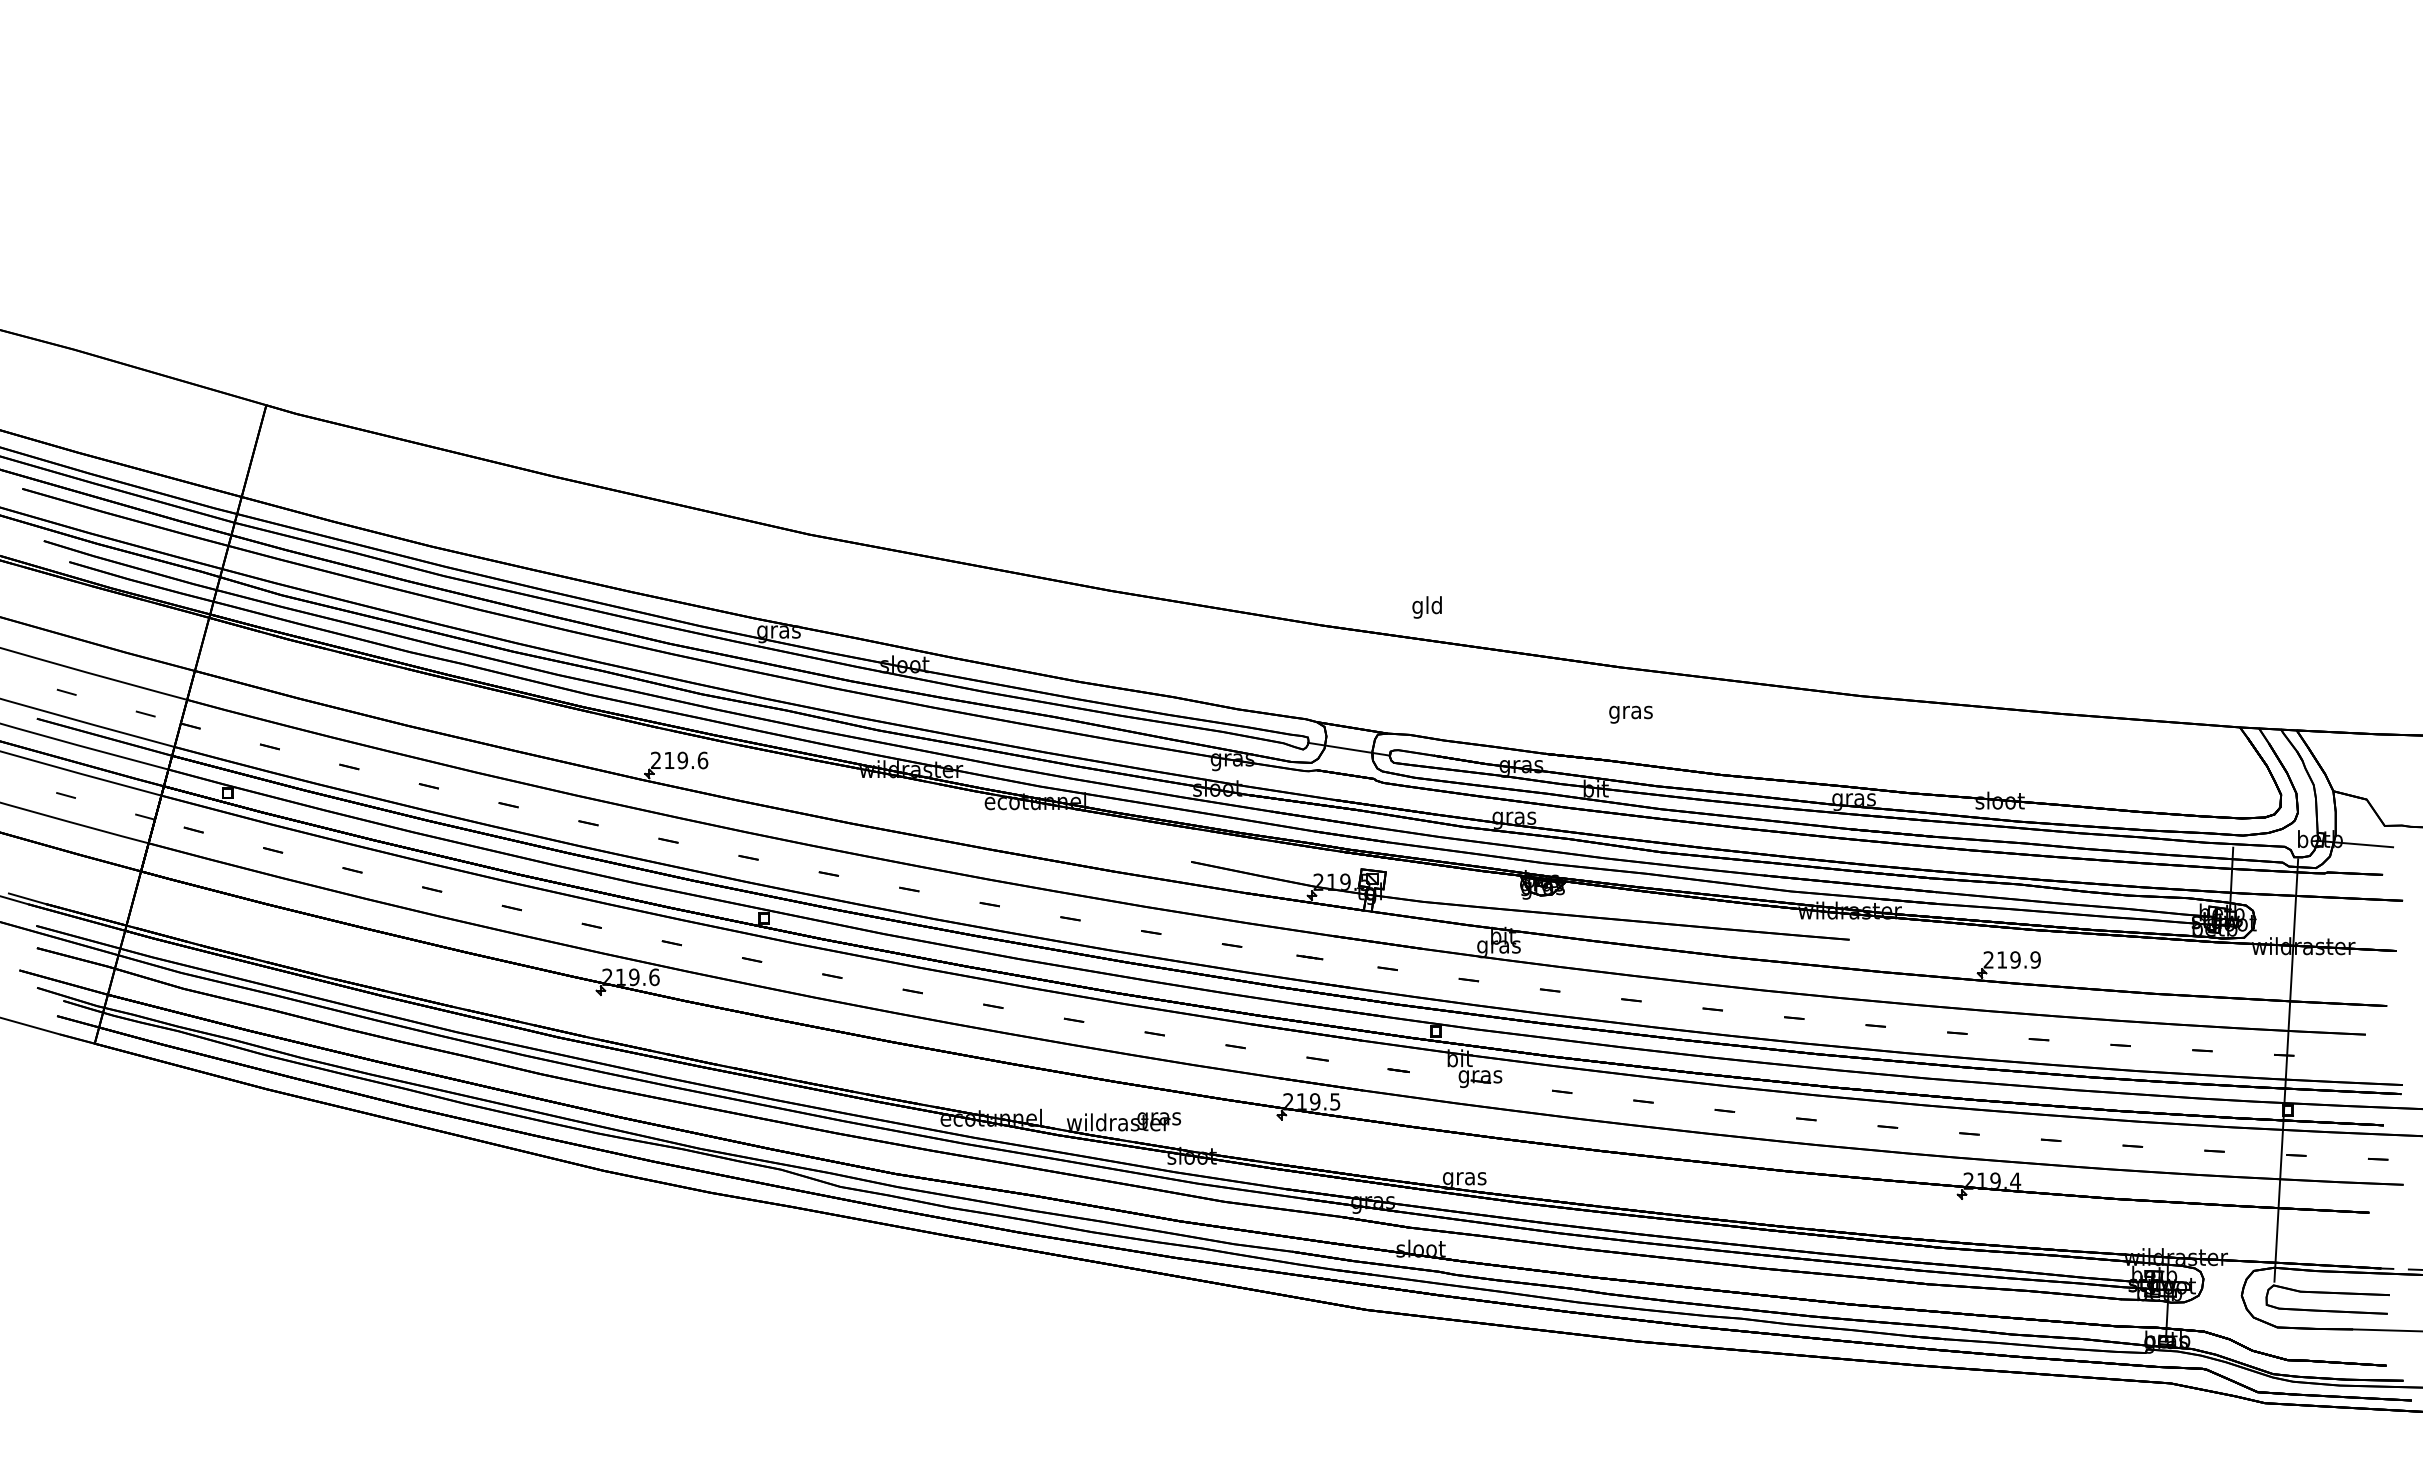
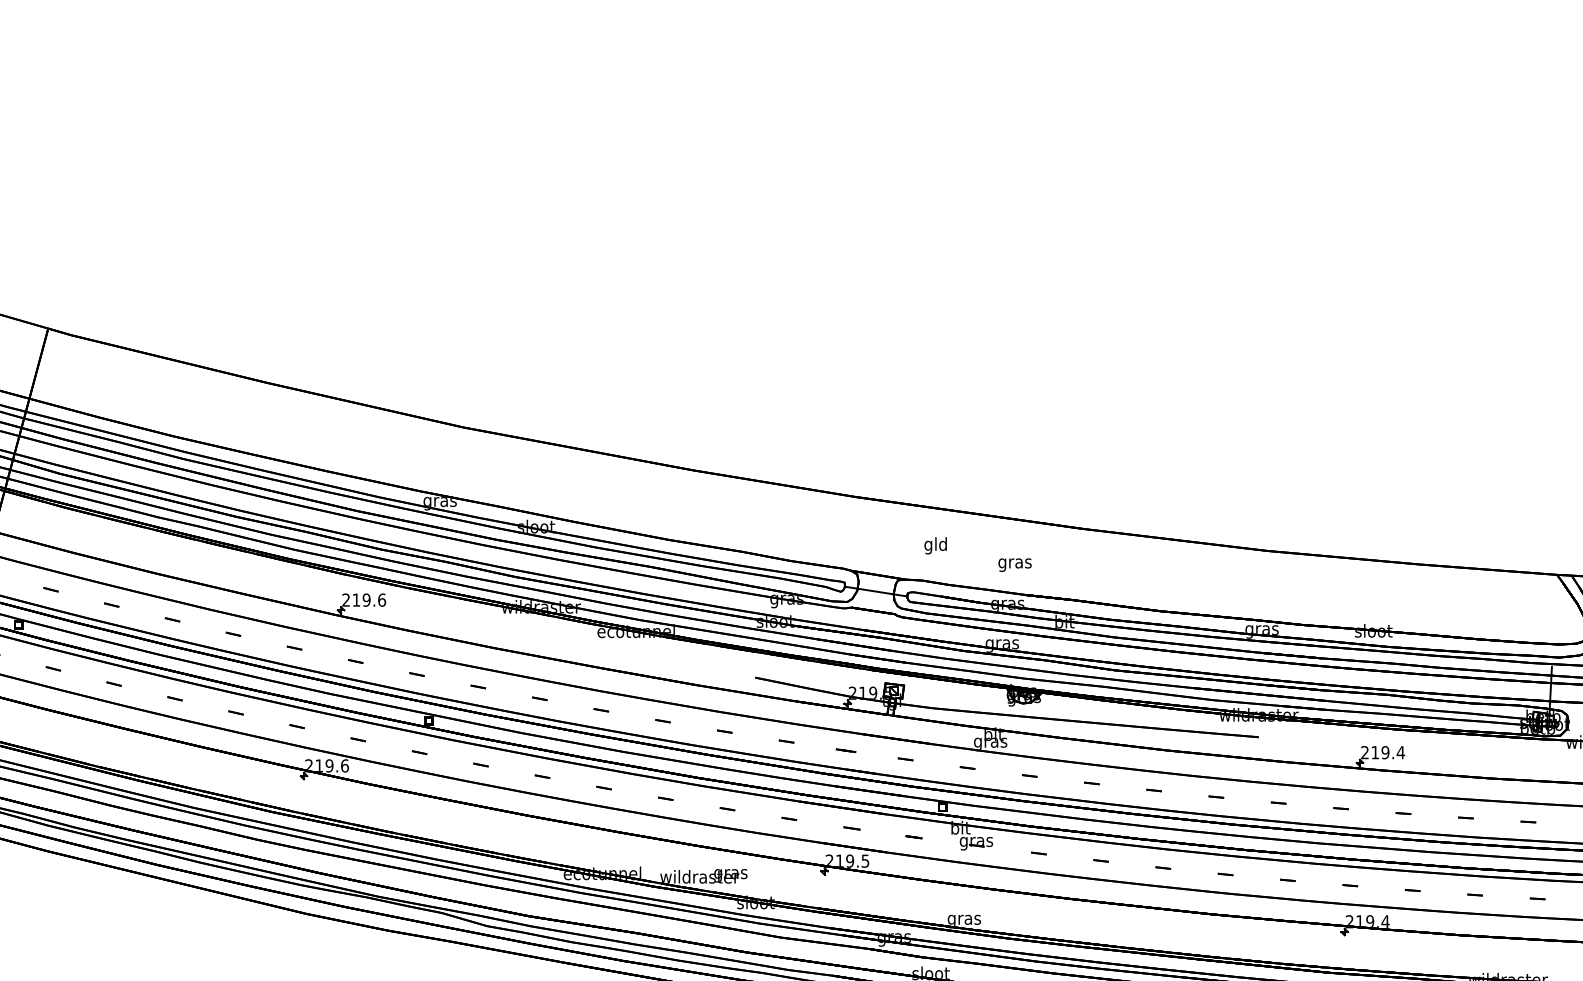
text: (1426, 607) -> (935, 545), moved
text: (1630, 714) -> (1014, 564), moved
text: (2035, 959) -> (1400, 752), 219.9 -> 219.4

